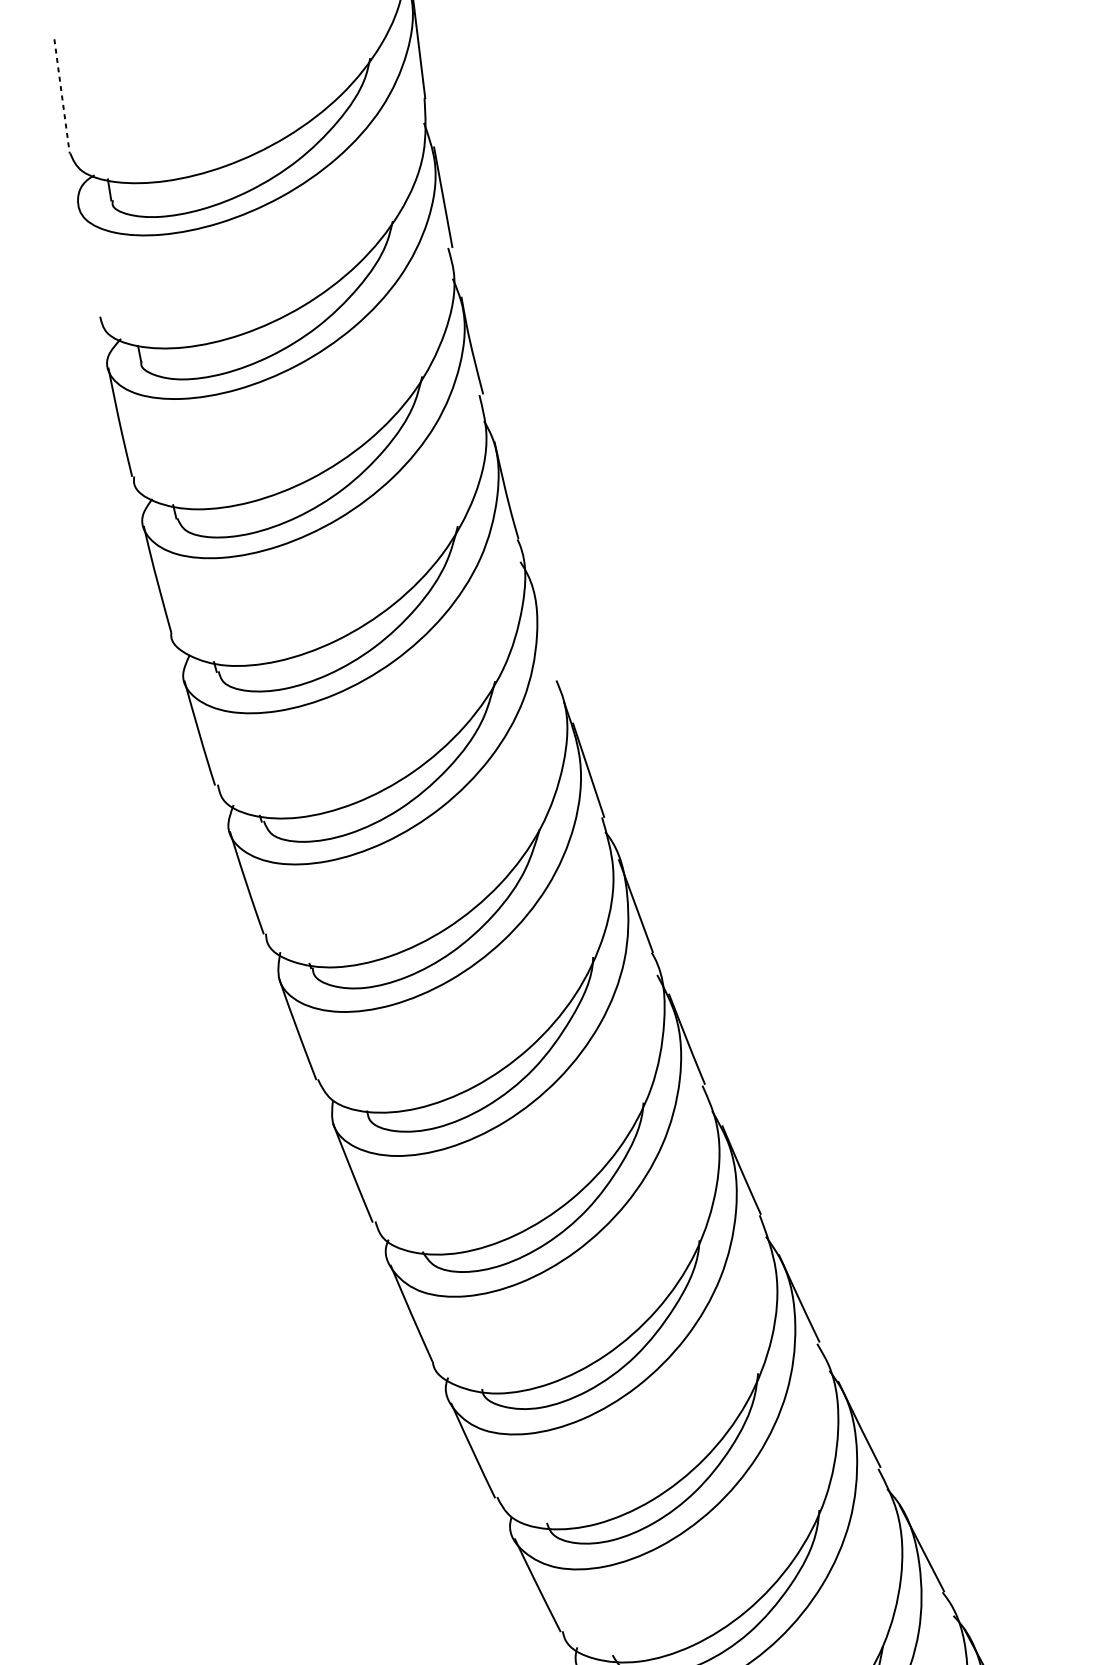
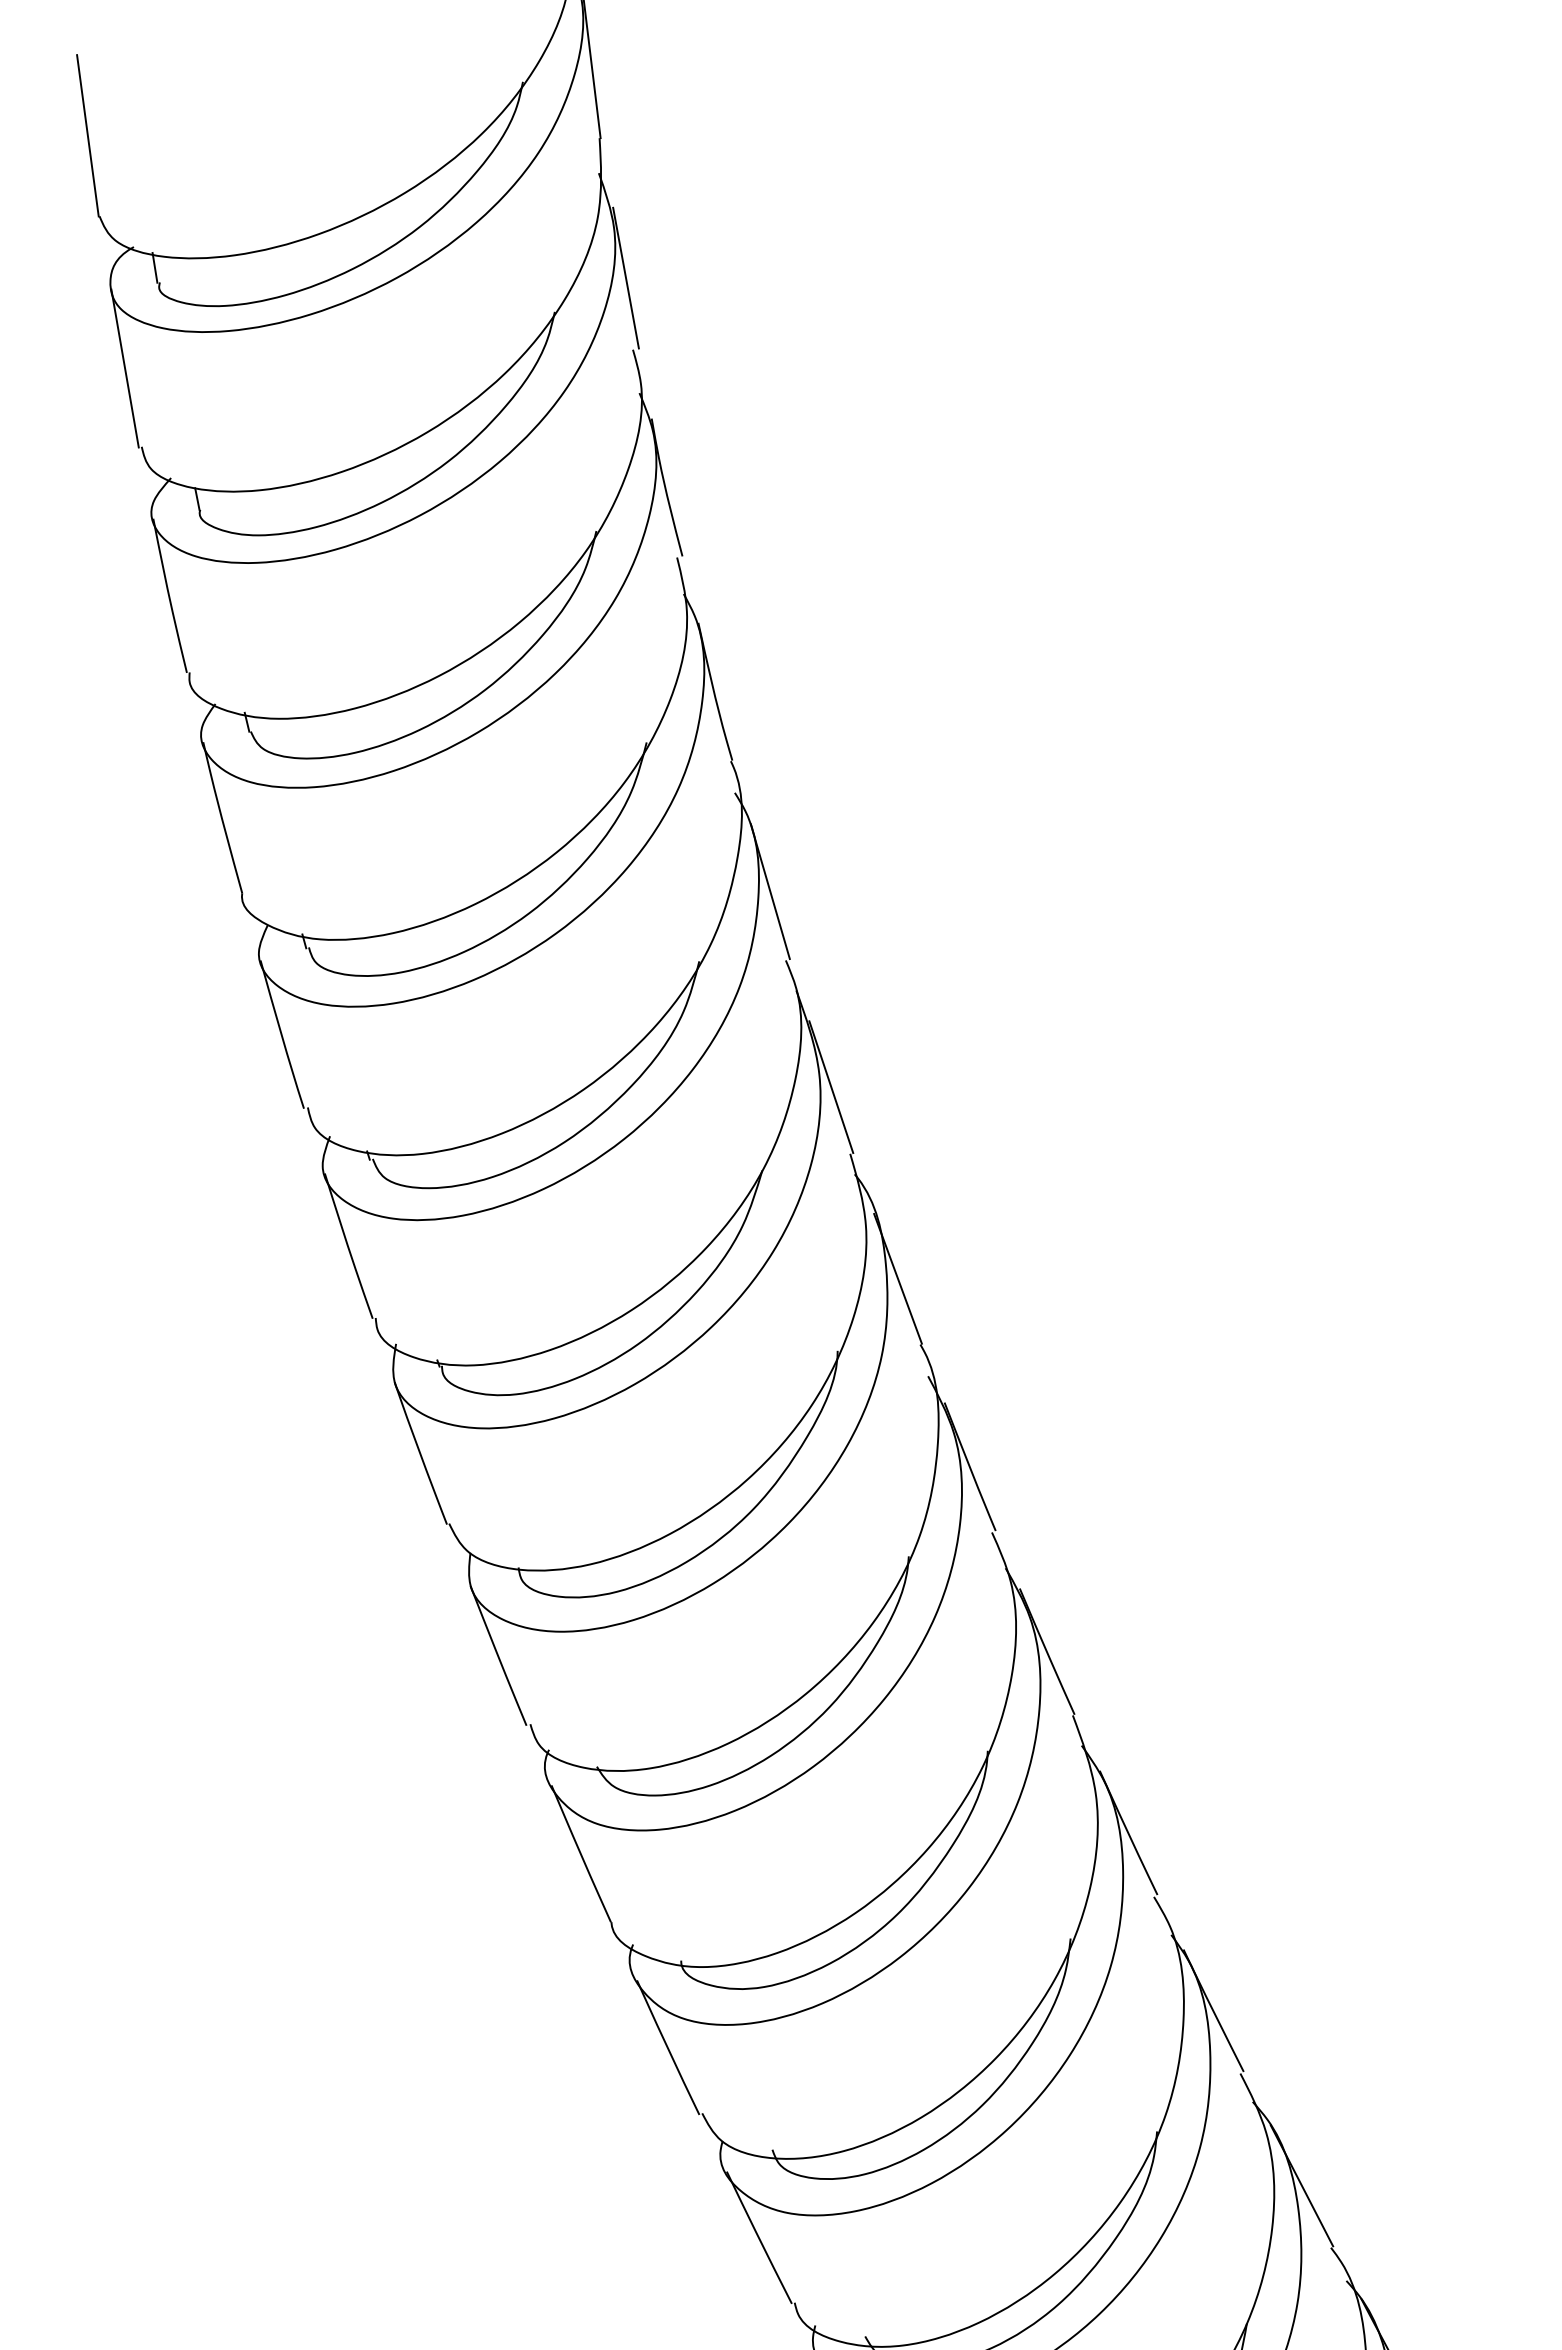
line: (61, 96) -> (87, 136), dashed -> solid
line: (88, 261) -> (124, 368), added
line: (544, 631) -> (769, 891), added

